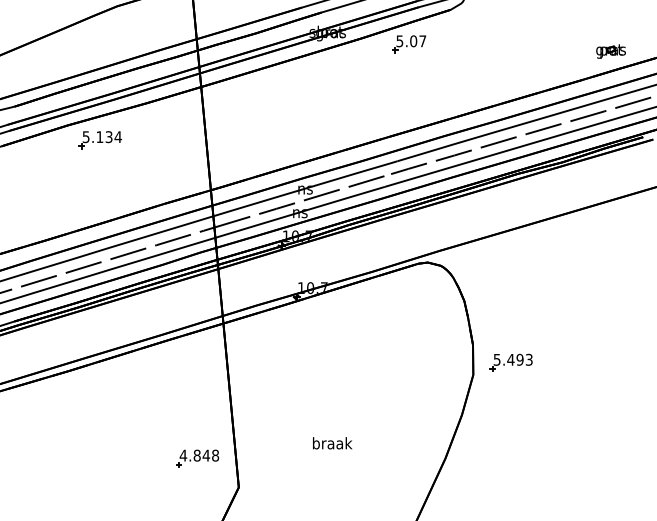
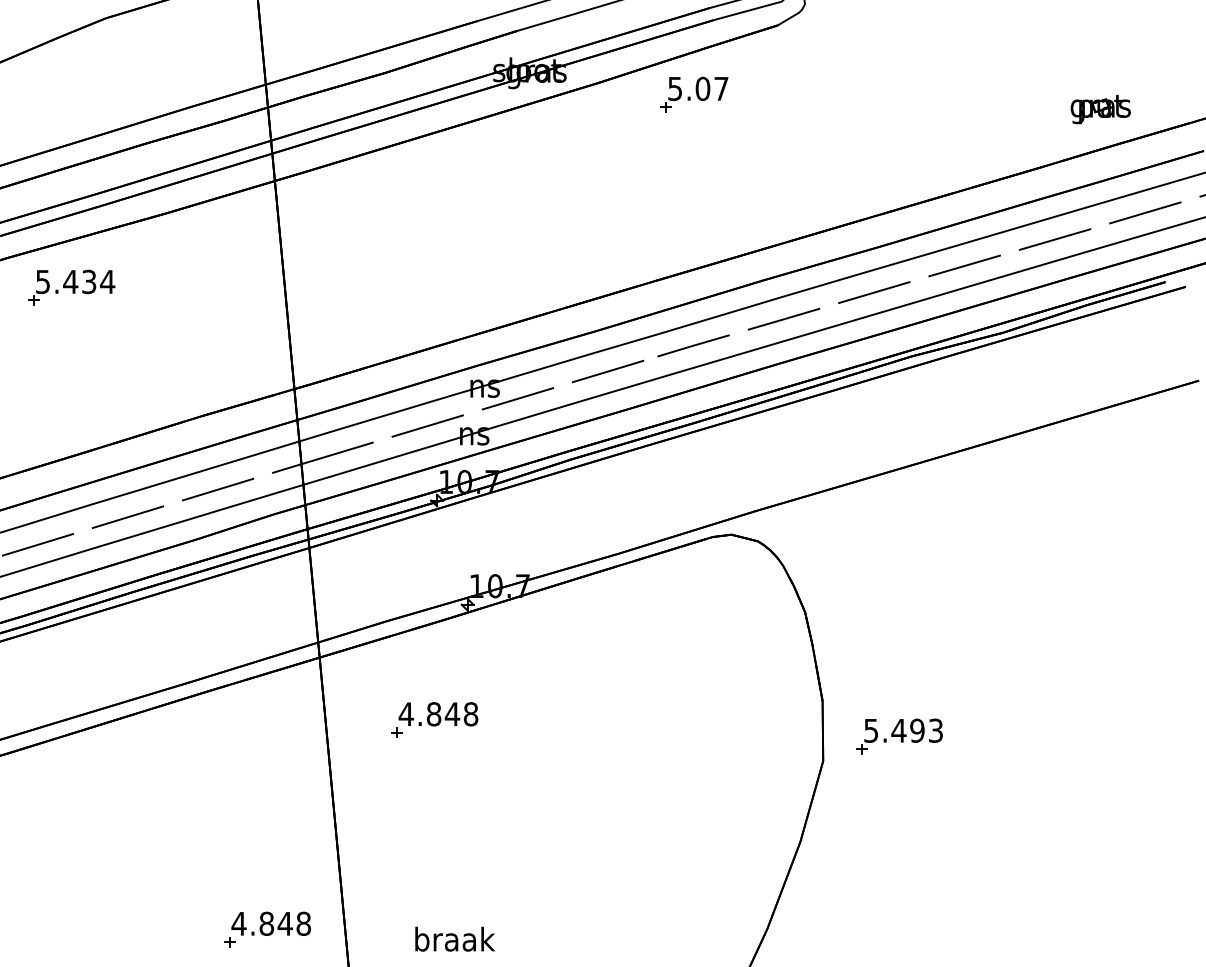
text: (99, 136) -> (69, 280), 5.134 -> 5.434
part: (280, 354) -> (434, 719), added
text: (332, 443) -> (454, 939), moved

